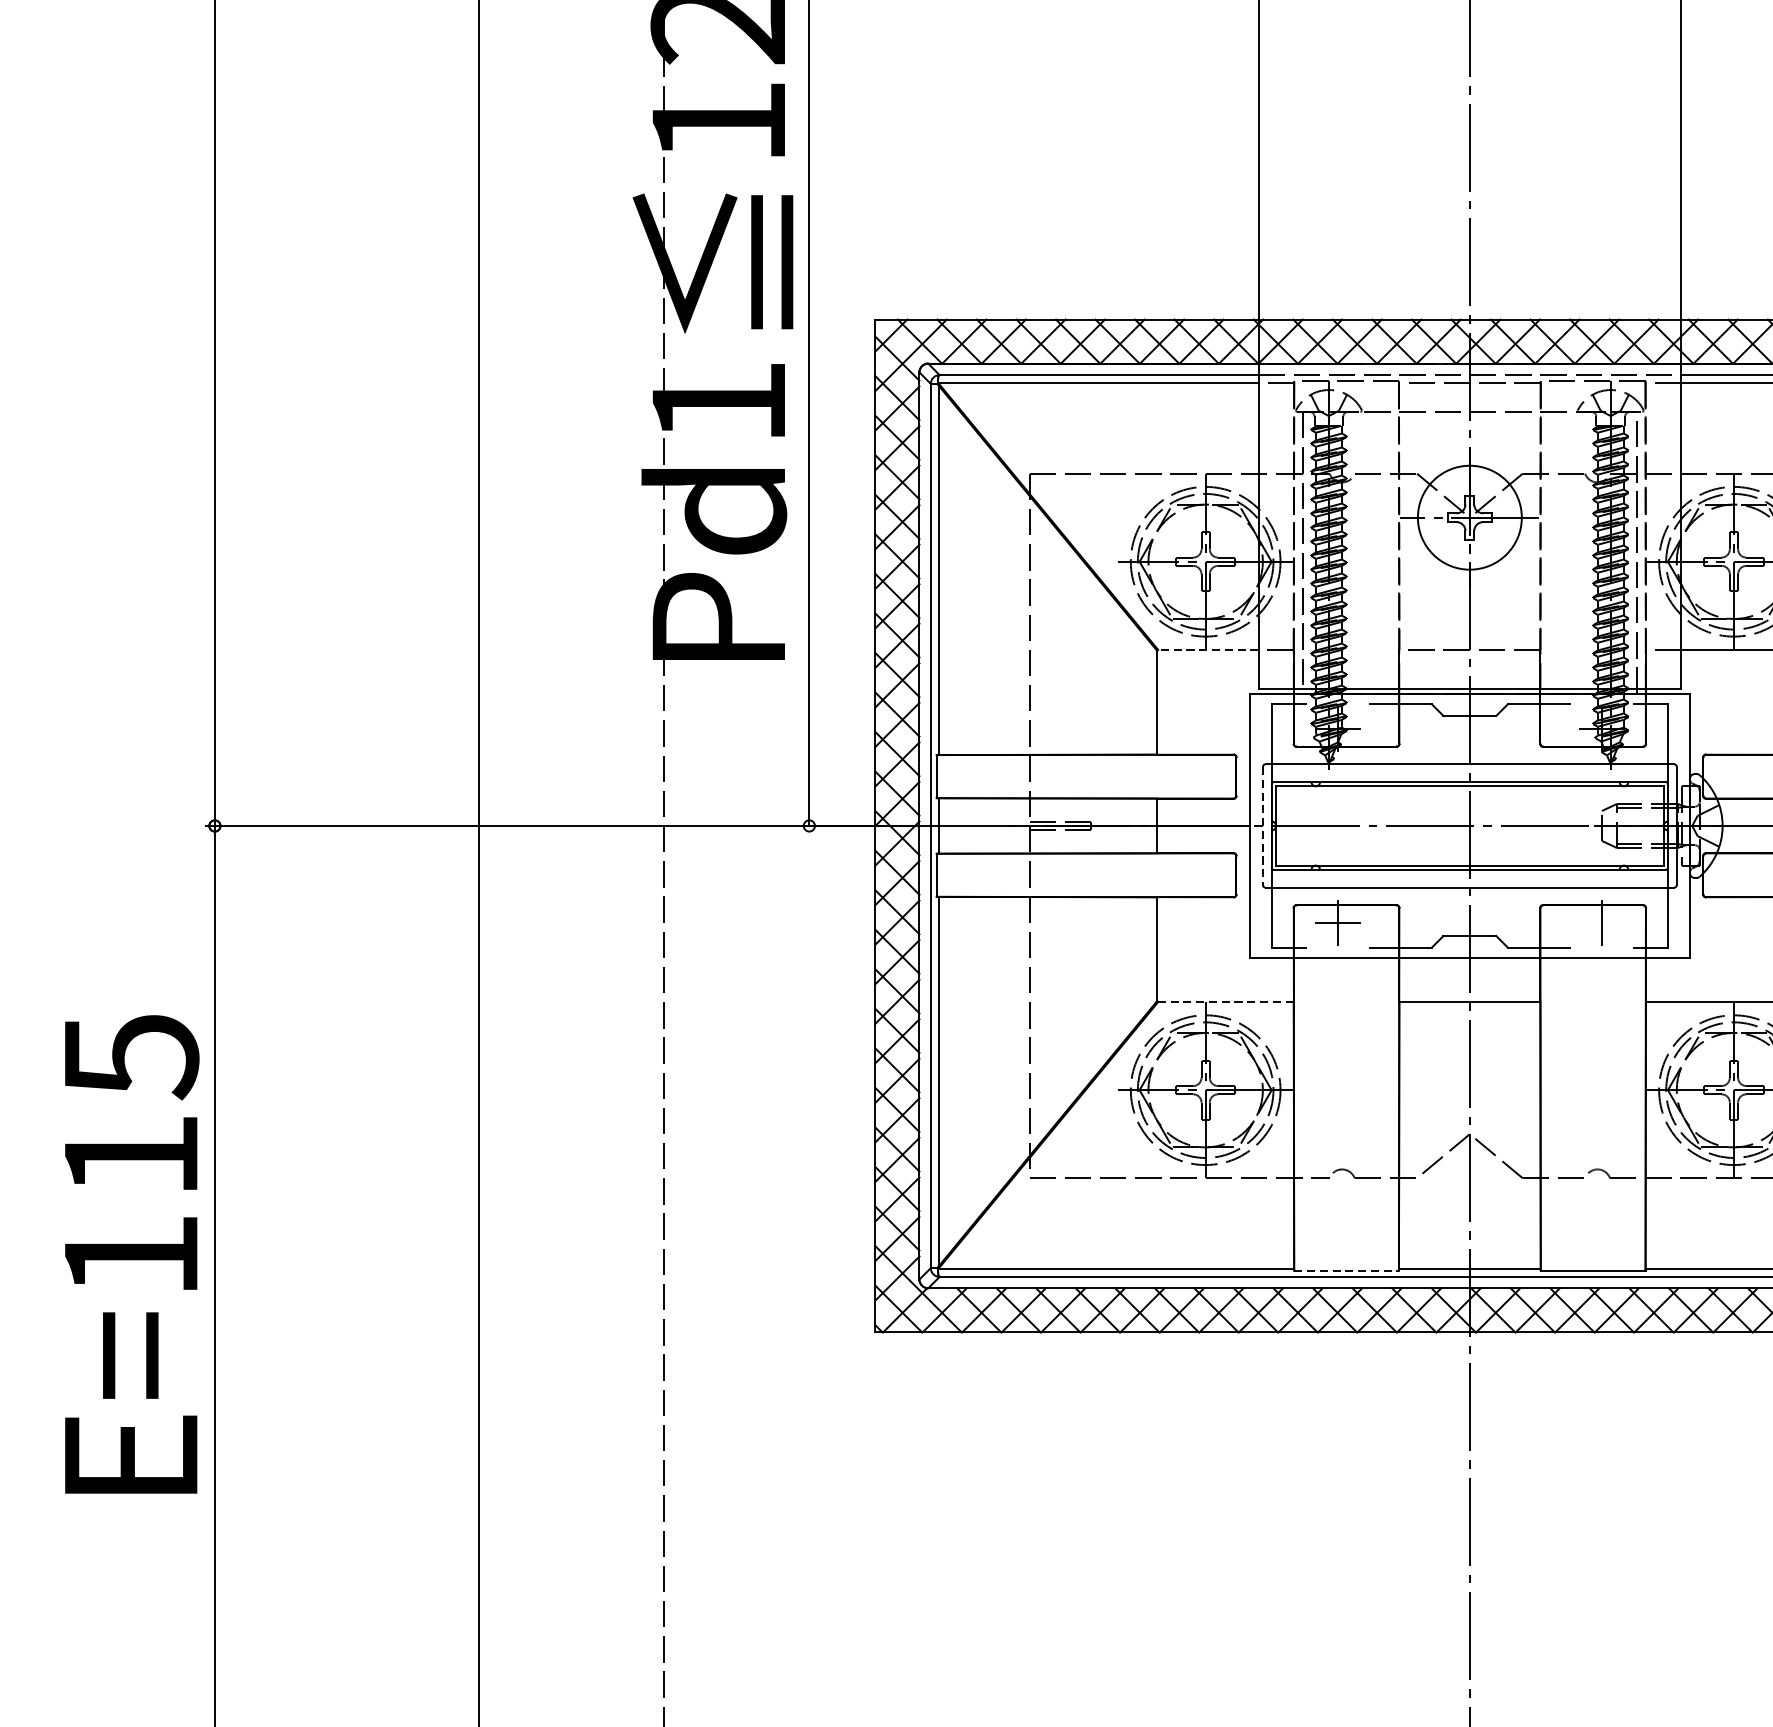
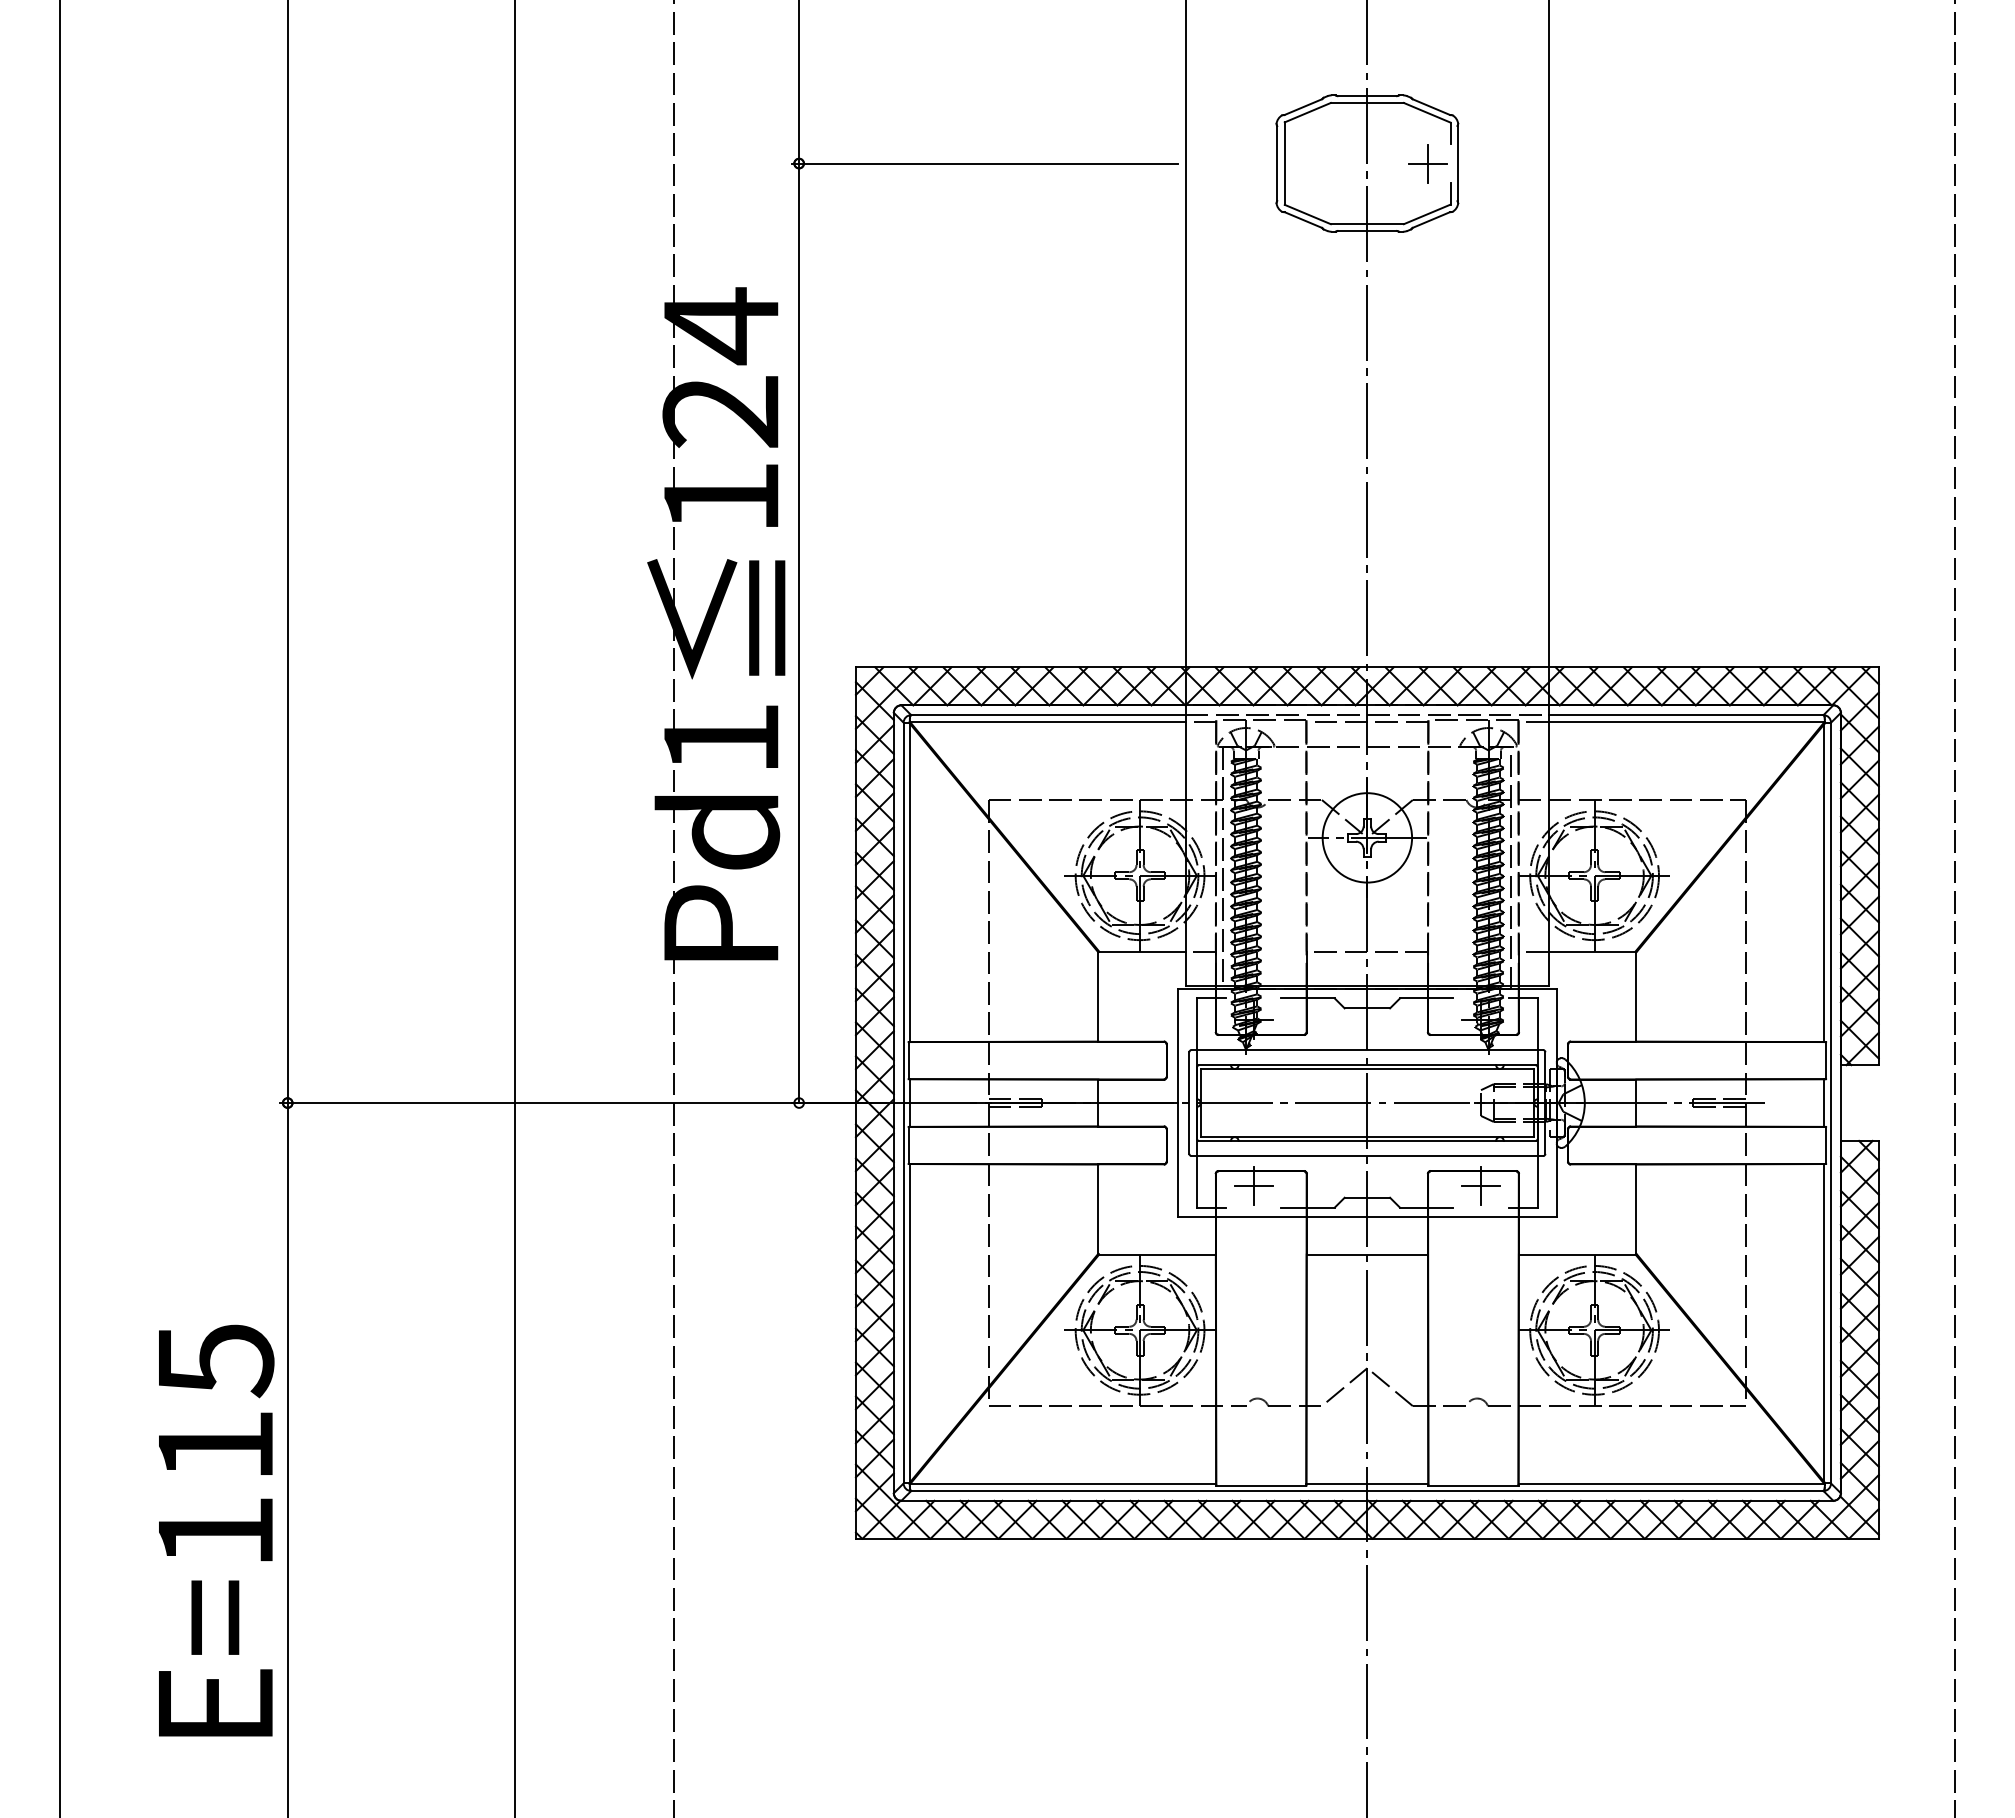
line: (1207, 649) -> (1141, 951), dashed -> solid
line: (1263, 826) -> (1189, 1103), dashed -> solid
line: (1601, 922) -> (1480, 1186), added
line: (1225, 1002) -> (1157, 1254), dashed -> solid
text: (132, 1254) -> (216, 1530), moved
line: (1346, 1270) -> (1261, 1485), dashed -> solid

